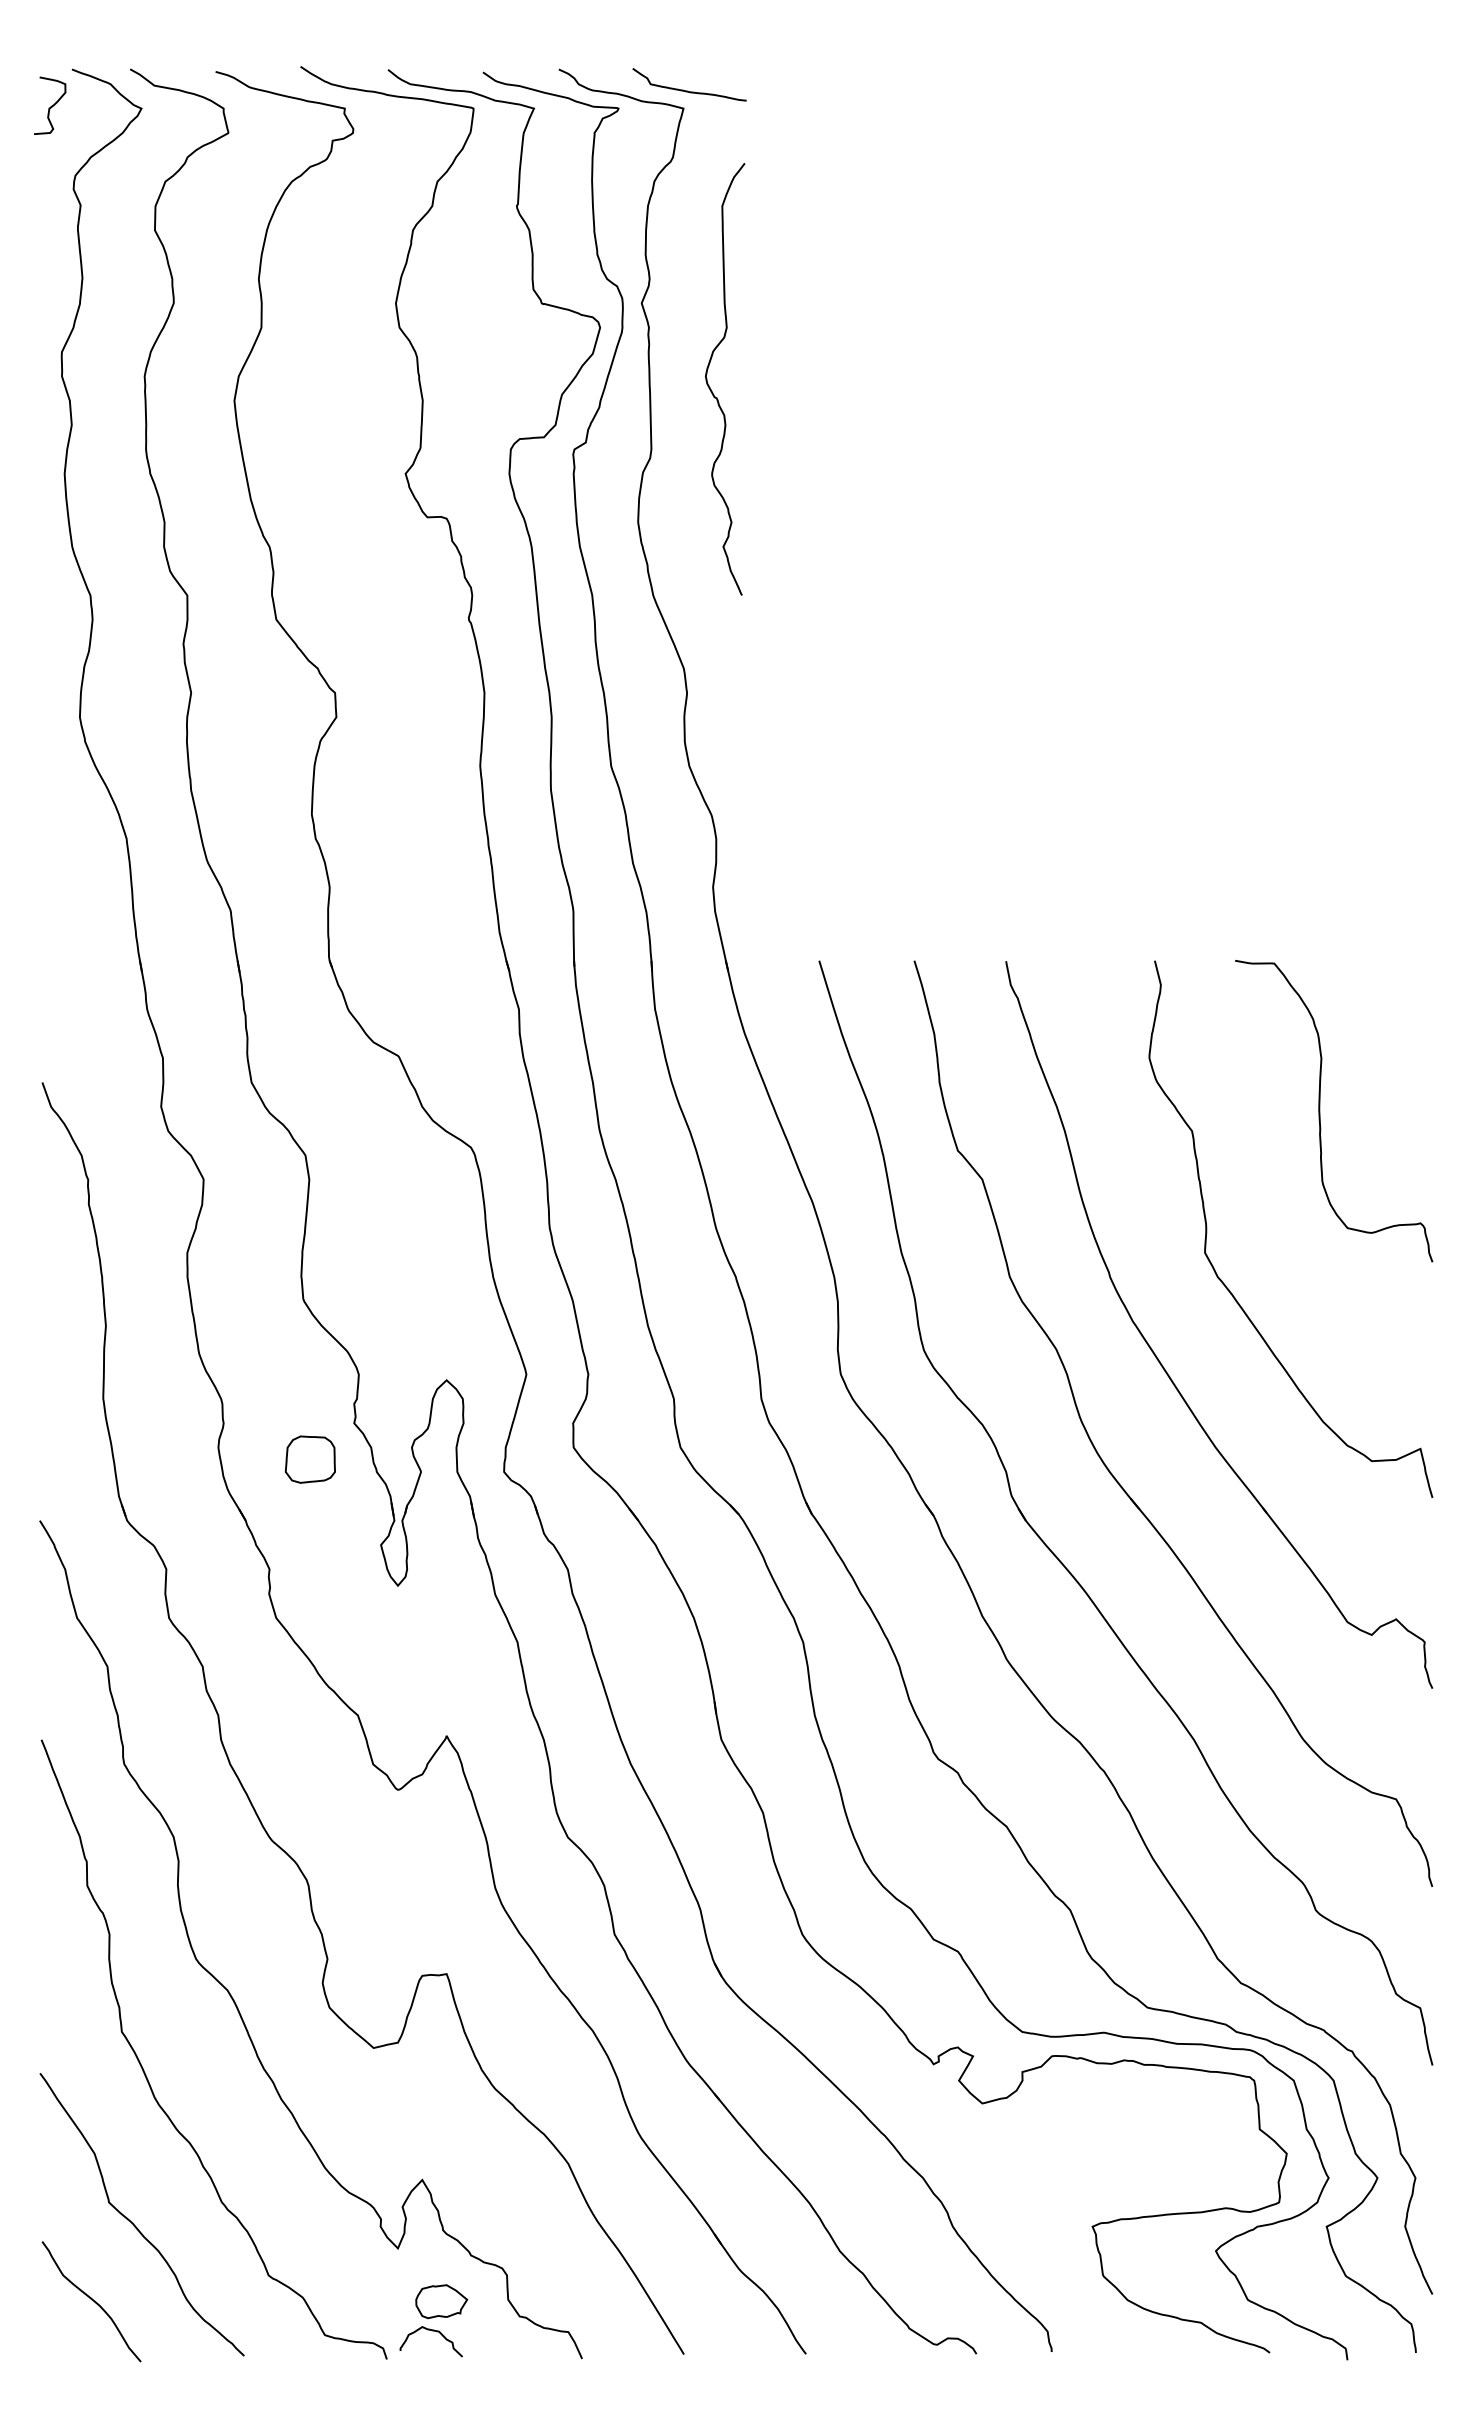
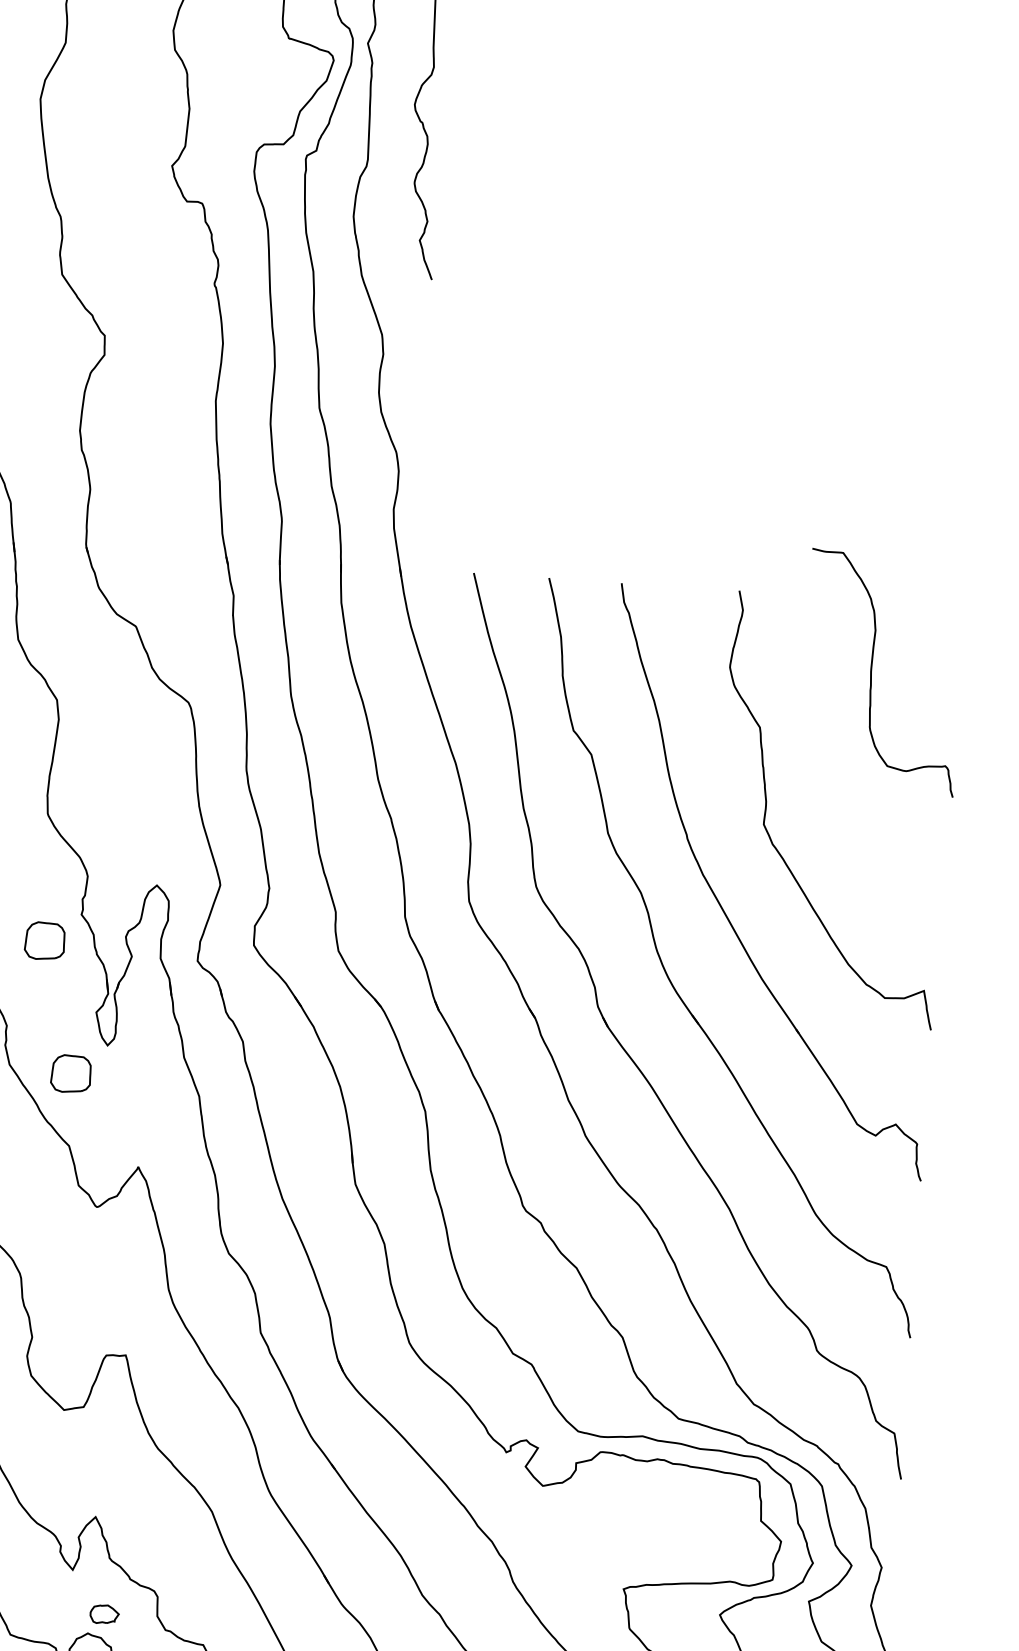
curve: (1320, 1110) -> (872, 671), moved
part: (353, 1624) -> (70, 1073), added
part: (441, 2301) -> (104, 1614), size x0.7

